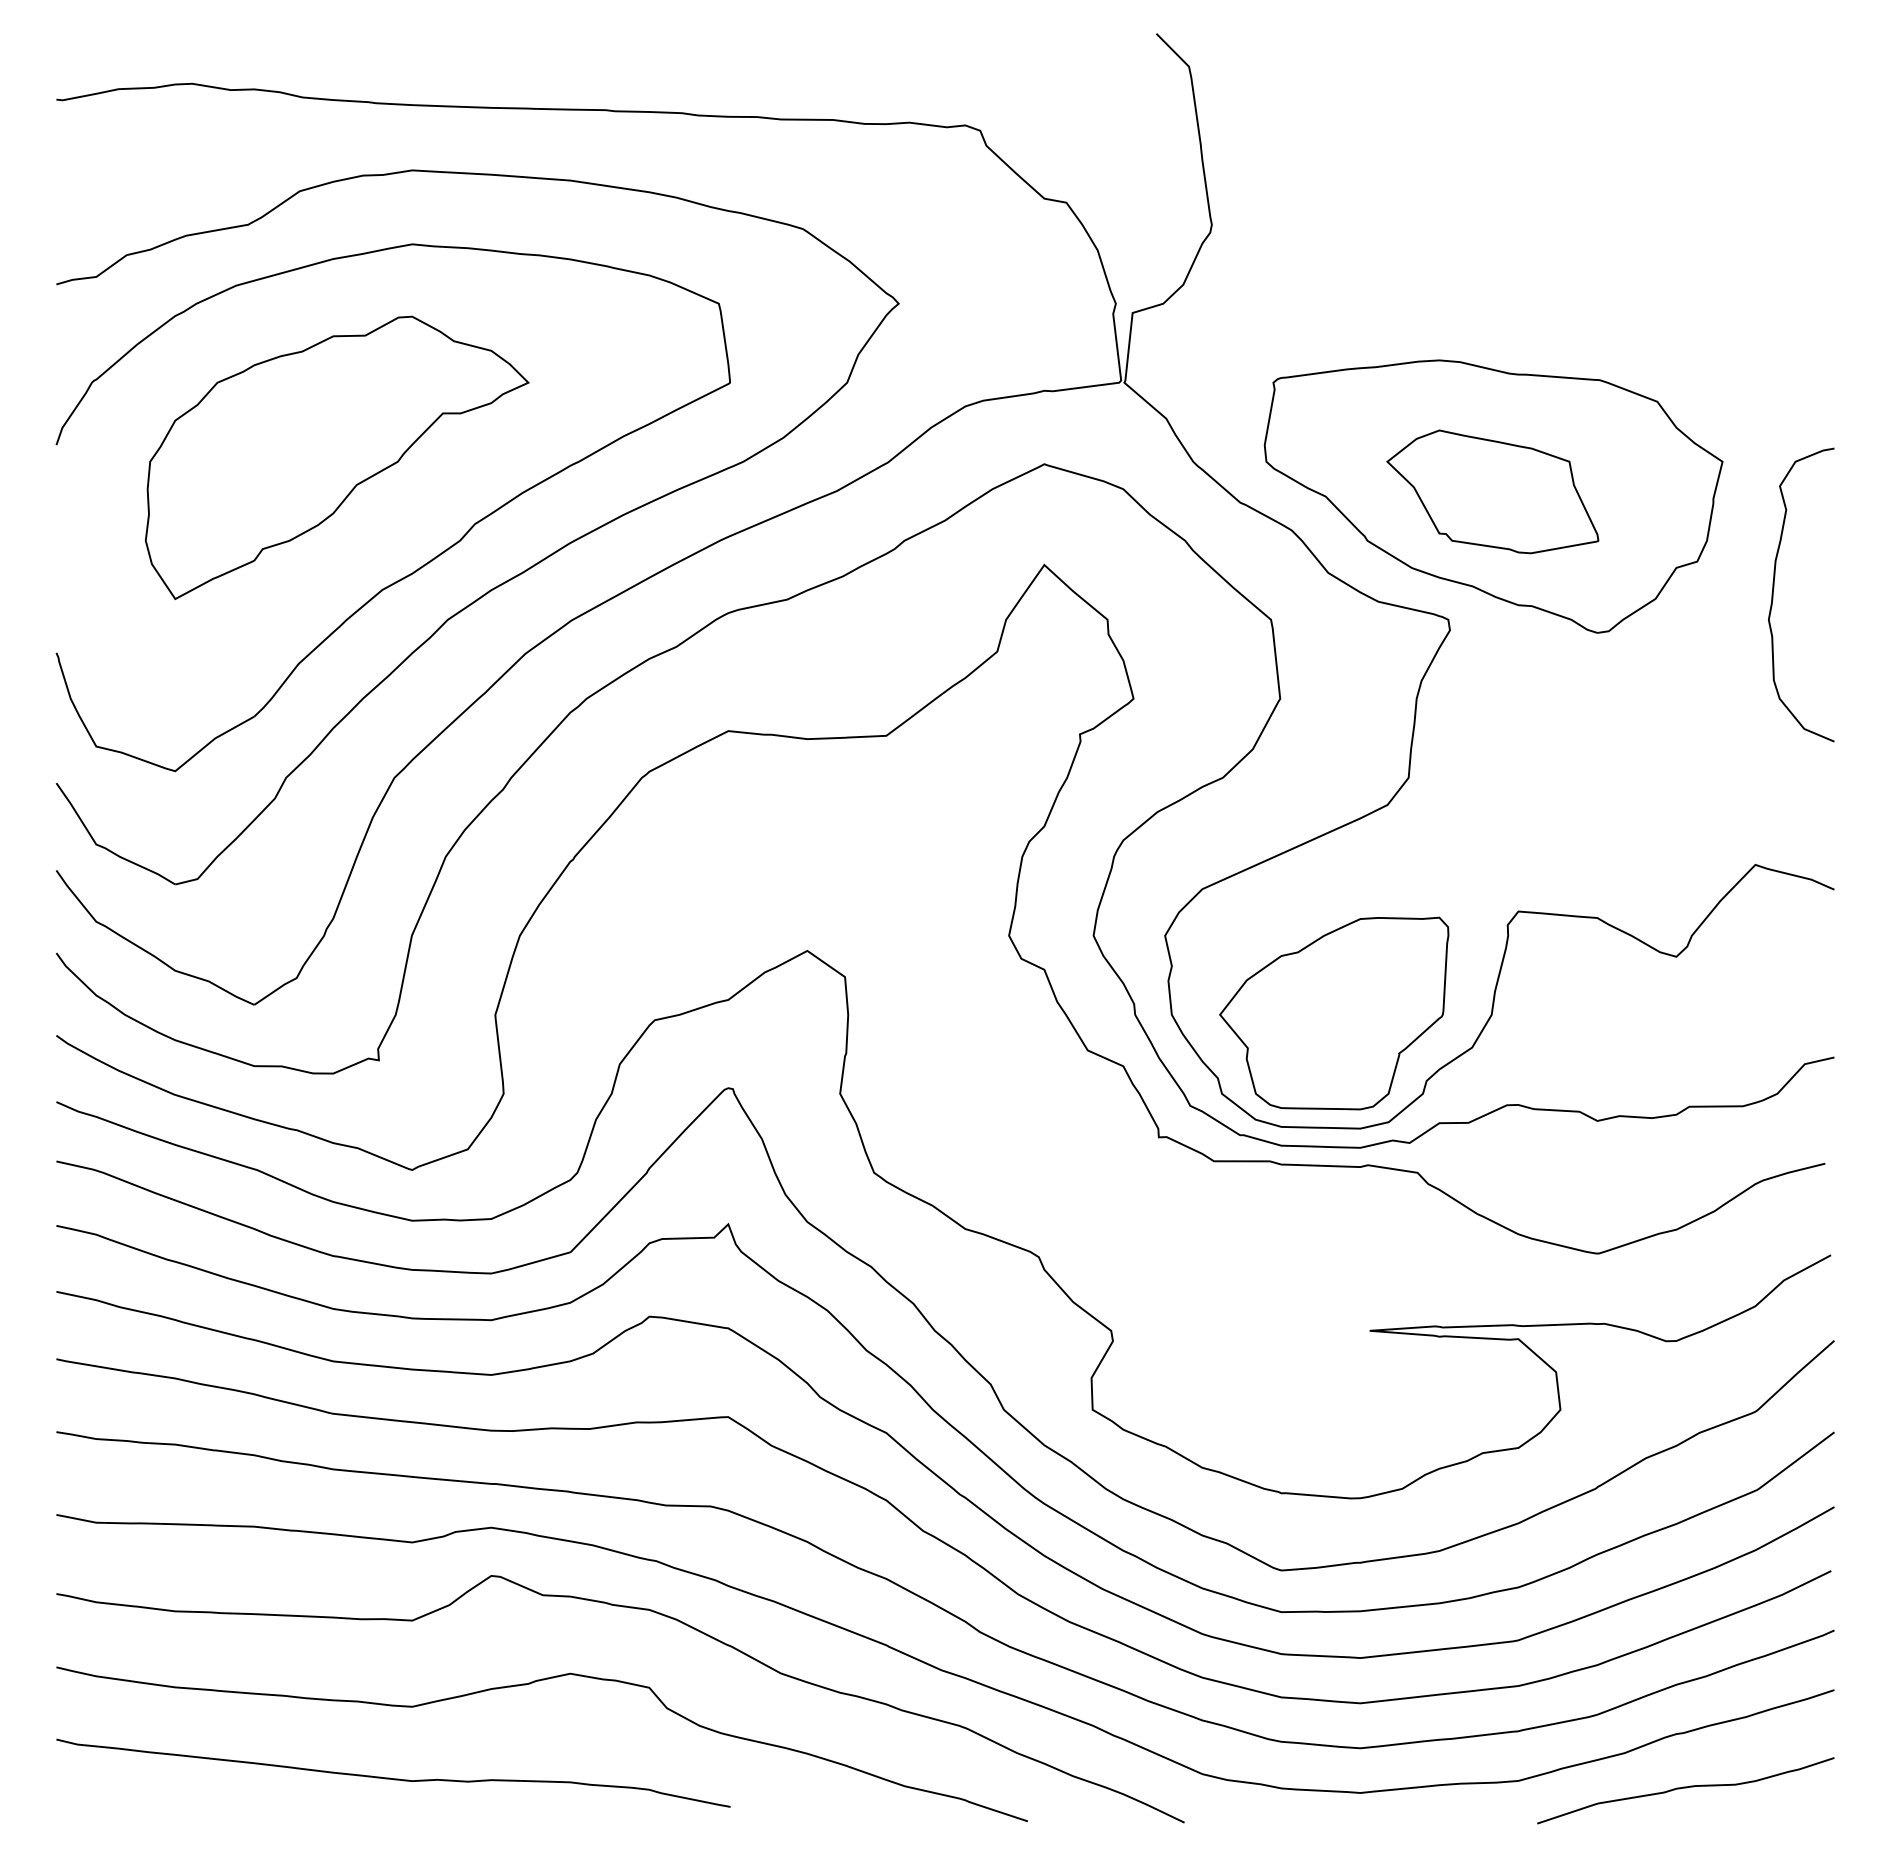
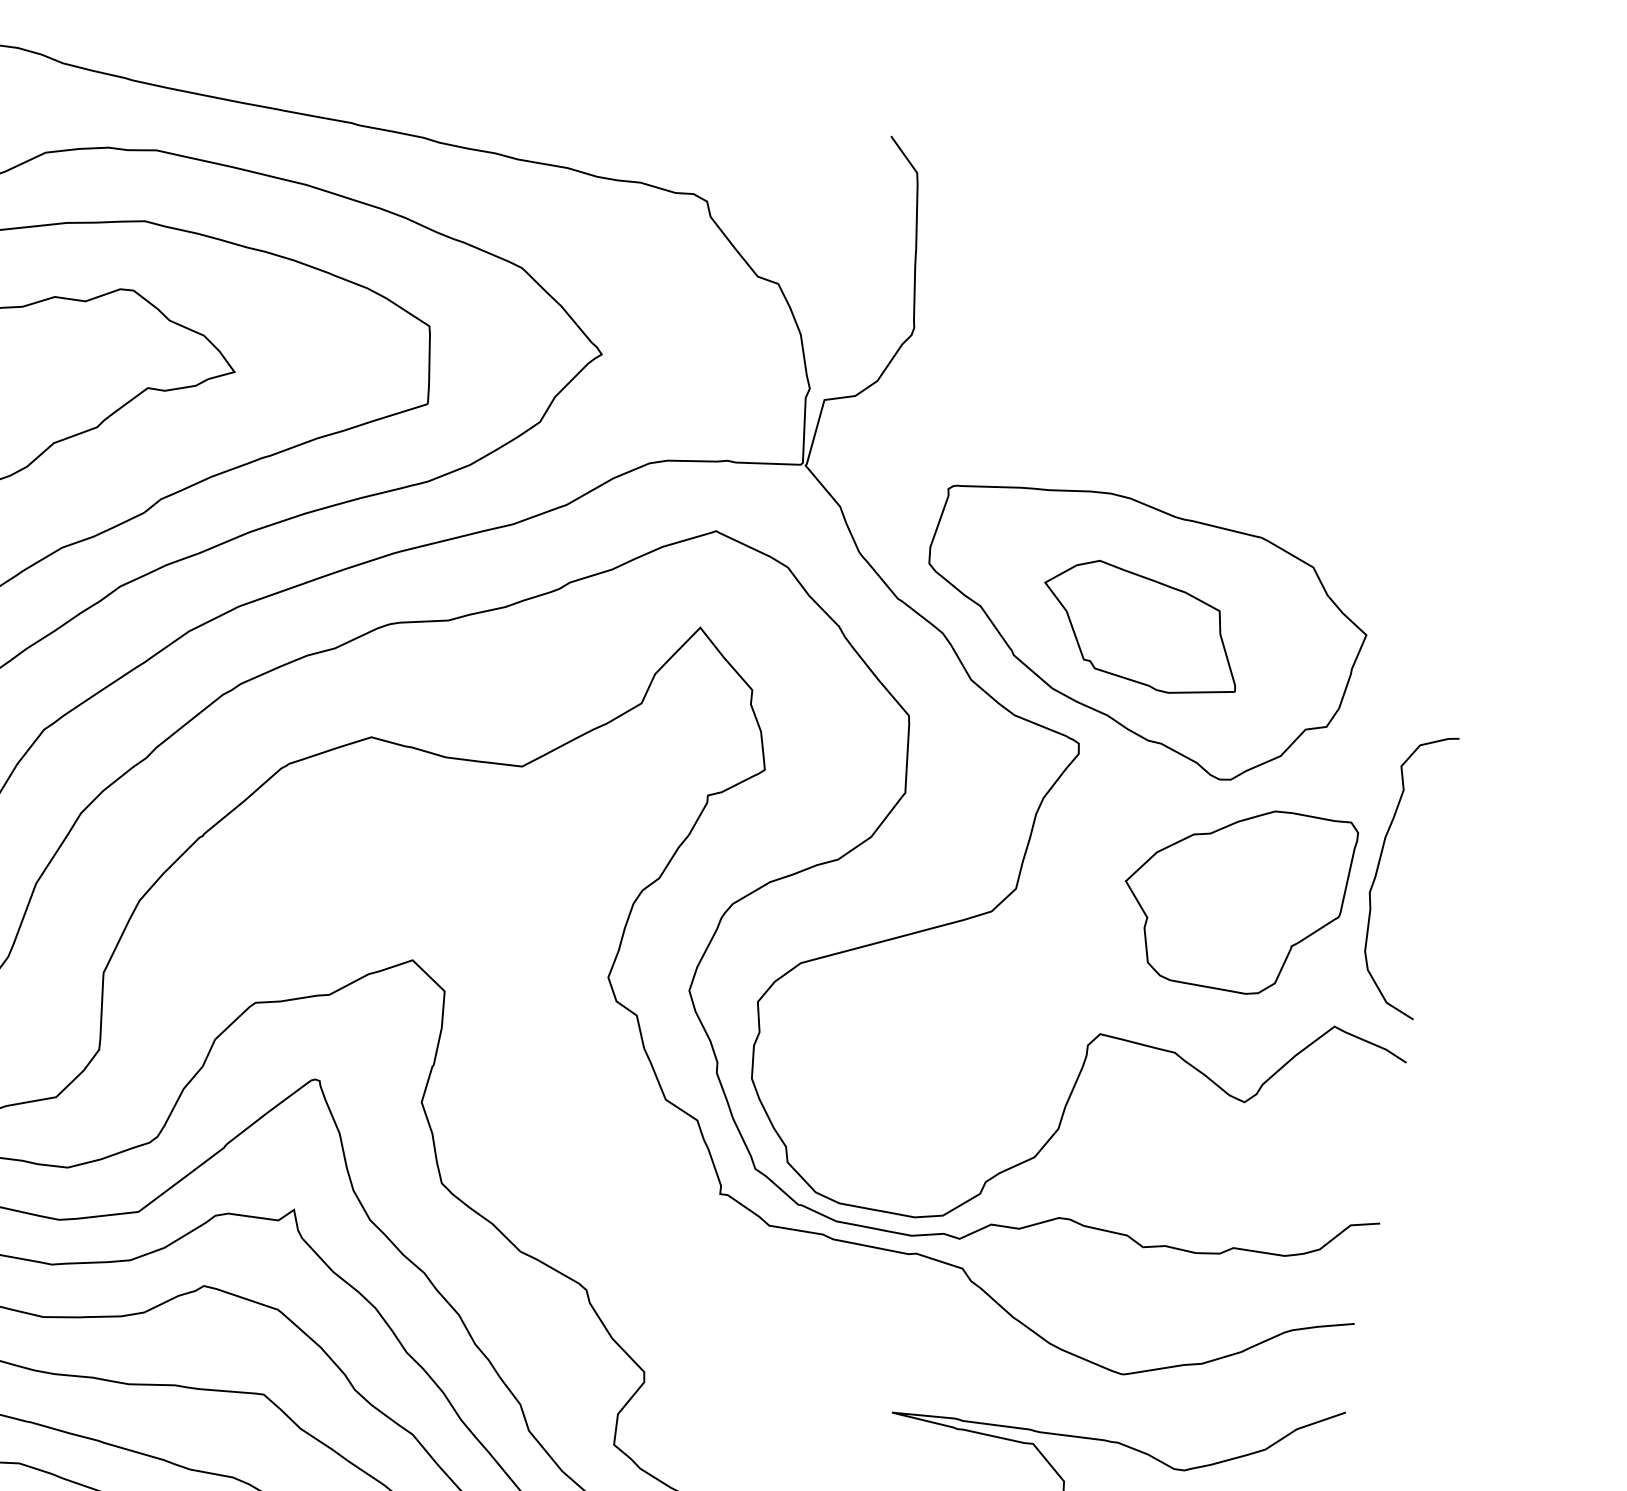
curve: (1774, 588) -> (1380, 863), moved
part: (1334, 1013) -> (1235, 897), moved

